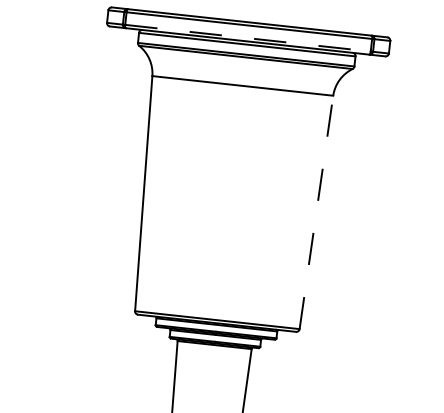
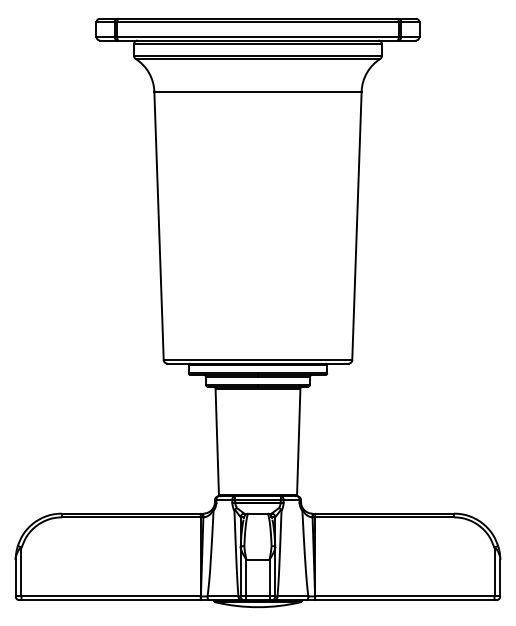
line: (248, 37) -> (258, 36), dashed -> solid
line: (316, 212) -> (356, 225), dashed -> solid

